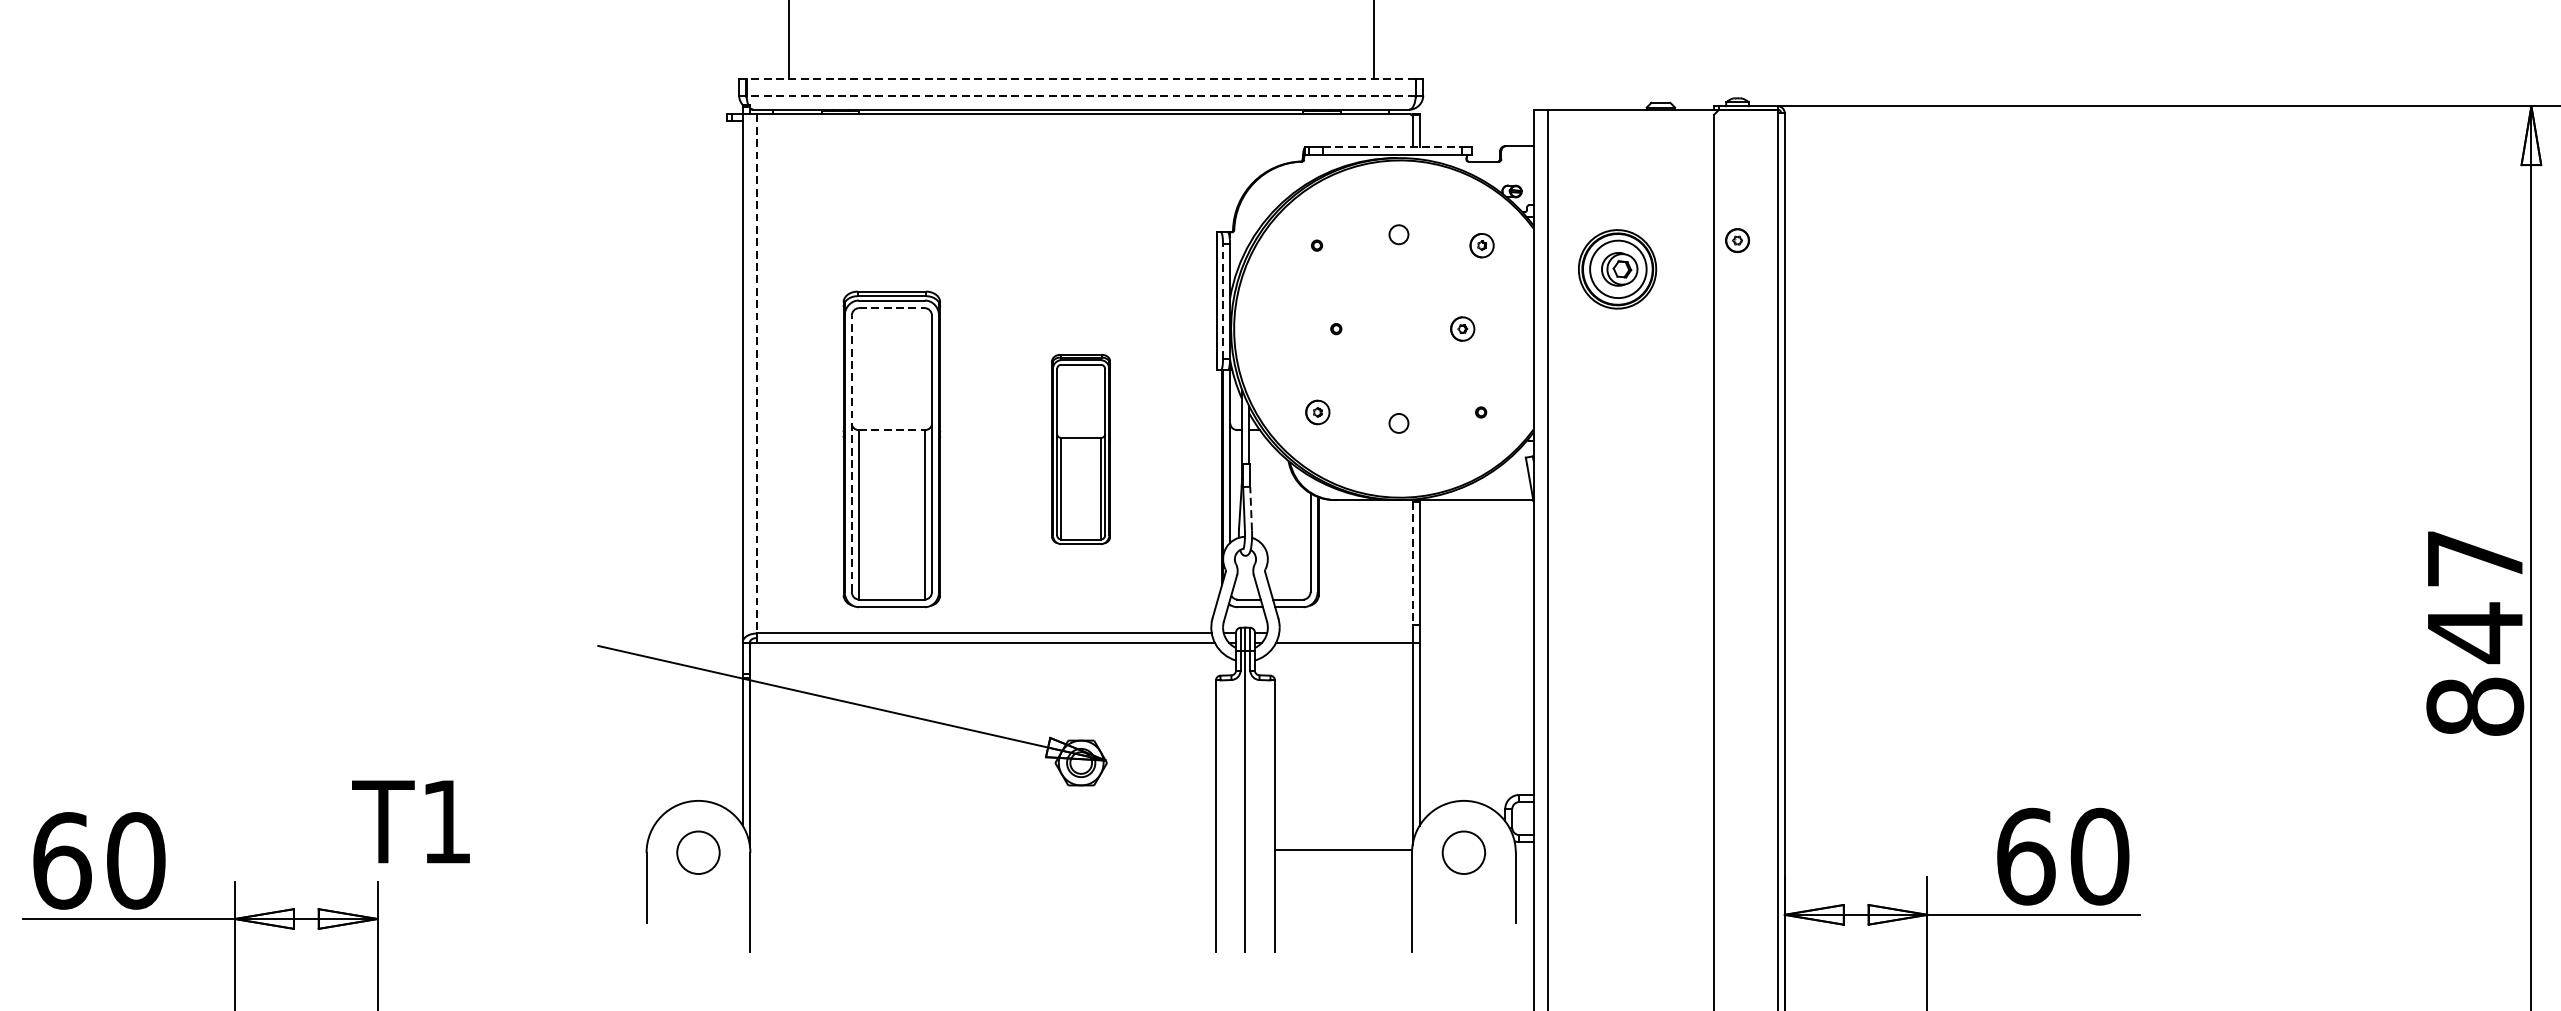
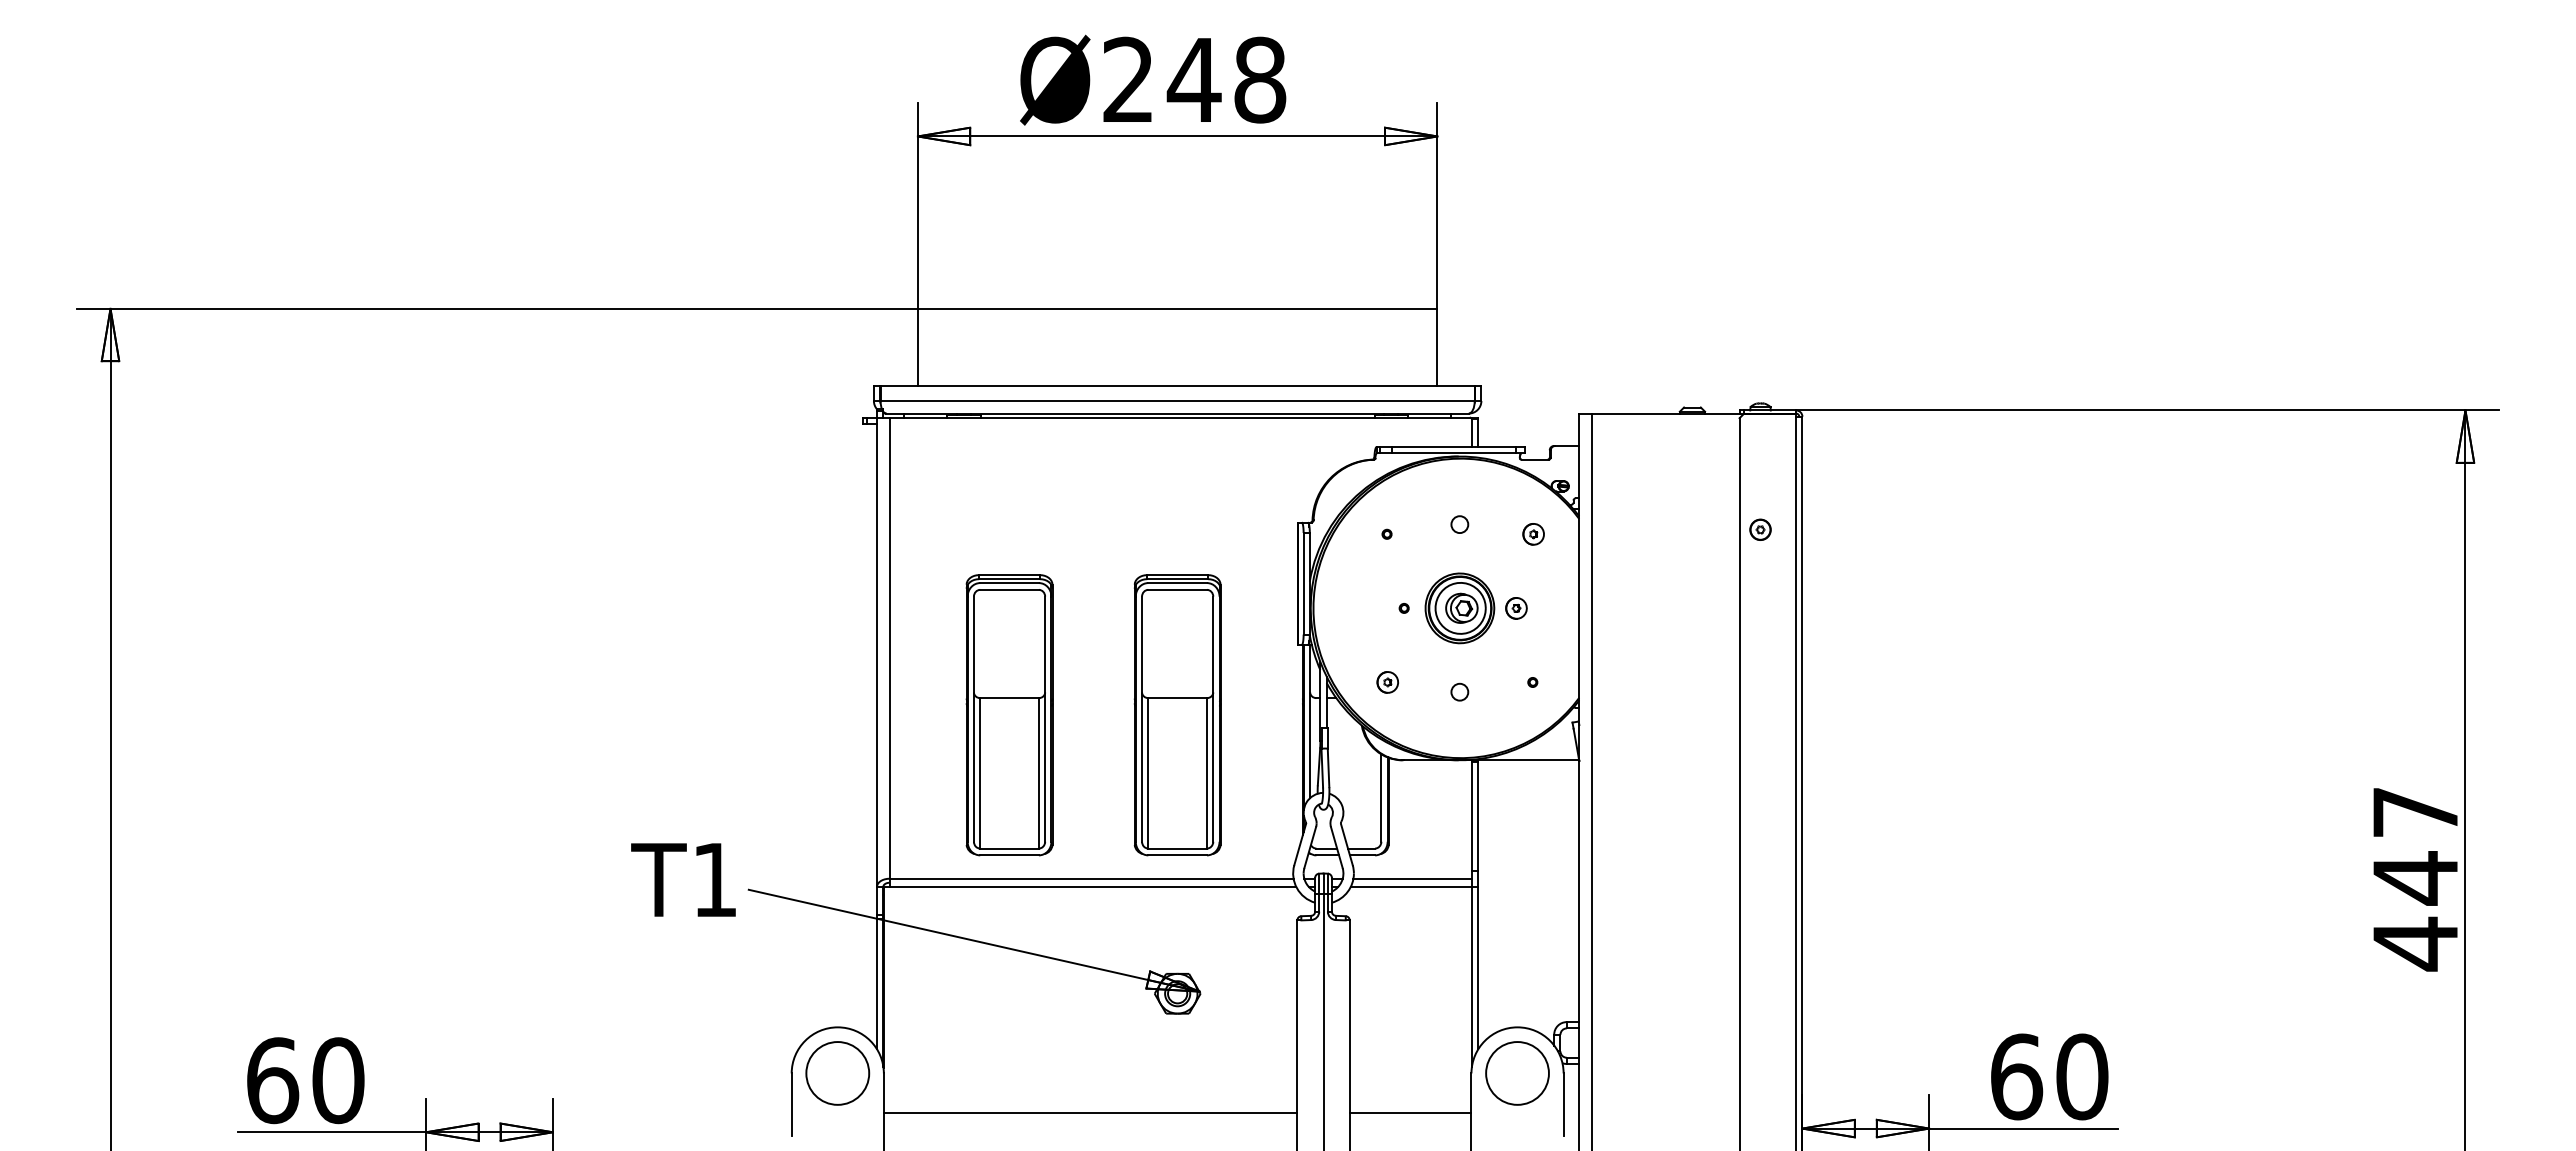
line: (1081, 79) -> (1177, 386), dashed -> solid
line: (1081, 96) -> (1177, 401), dashed -> solid
line: (1392, 147) -> (1454, 447), dashed -> solid
part: (1617, 269) -> (1459, 608), moved
line: (1222, 301) -> (1303, 583), dashed -> solid
line: (892, 307) -> (1010, 589), dashed -> solid
line: (756, 374) -> (889, 648), dashed -> solid
line: (892, 430) -> (1010, 698), dashed -> solid
part: (1081, 449) -> (1177, 715), size x1.67
line: (851, 454) -> (973, 719), dashed -> solid
line: (1251, 508) -> (1328, 767), dashed -> solid
line: (1412, 563) -> (1471, 816), dashed -> solid
line: (1345, 633) -> (1412, 878), added
text: (2475, 706) -> (2415, 943), 847 -> 447
text: (410, 821) -> (683, 879), moved
line: (1343, 850) -> (1410, 1113), moved
circle: (698, 852) -> (837, 1073), size x1.67
circle: (1463, 852) -> (1517, 1073), size x1.67
line: (983, 897) -> (1090, 1113), added

